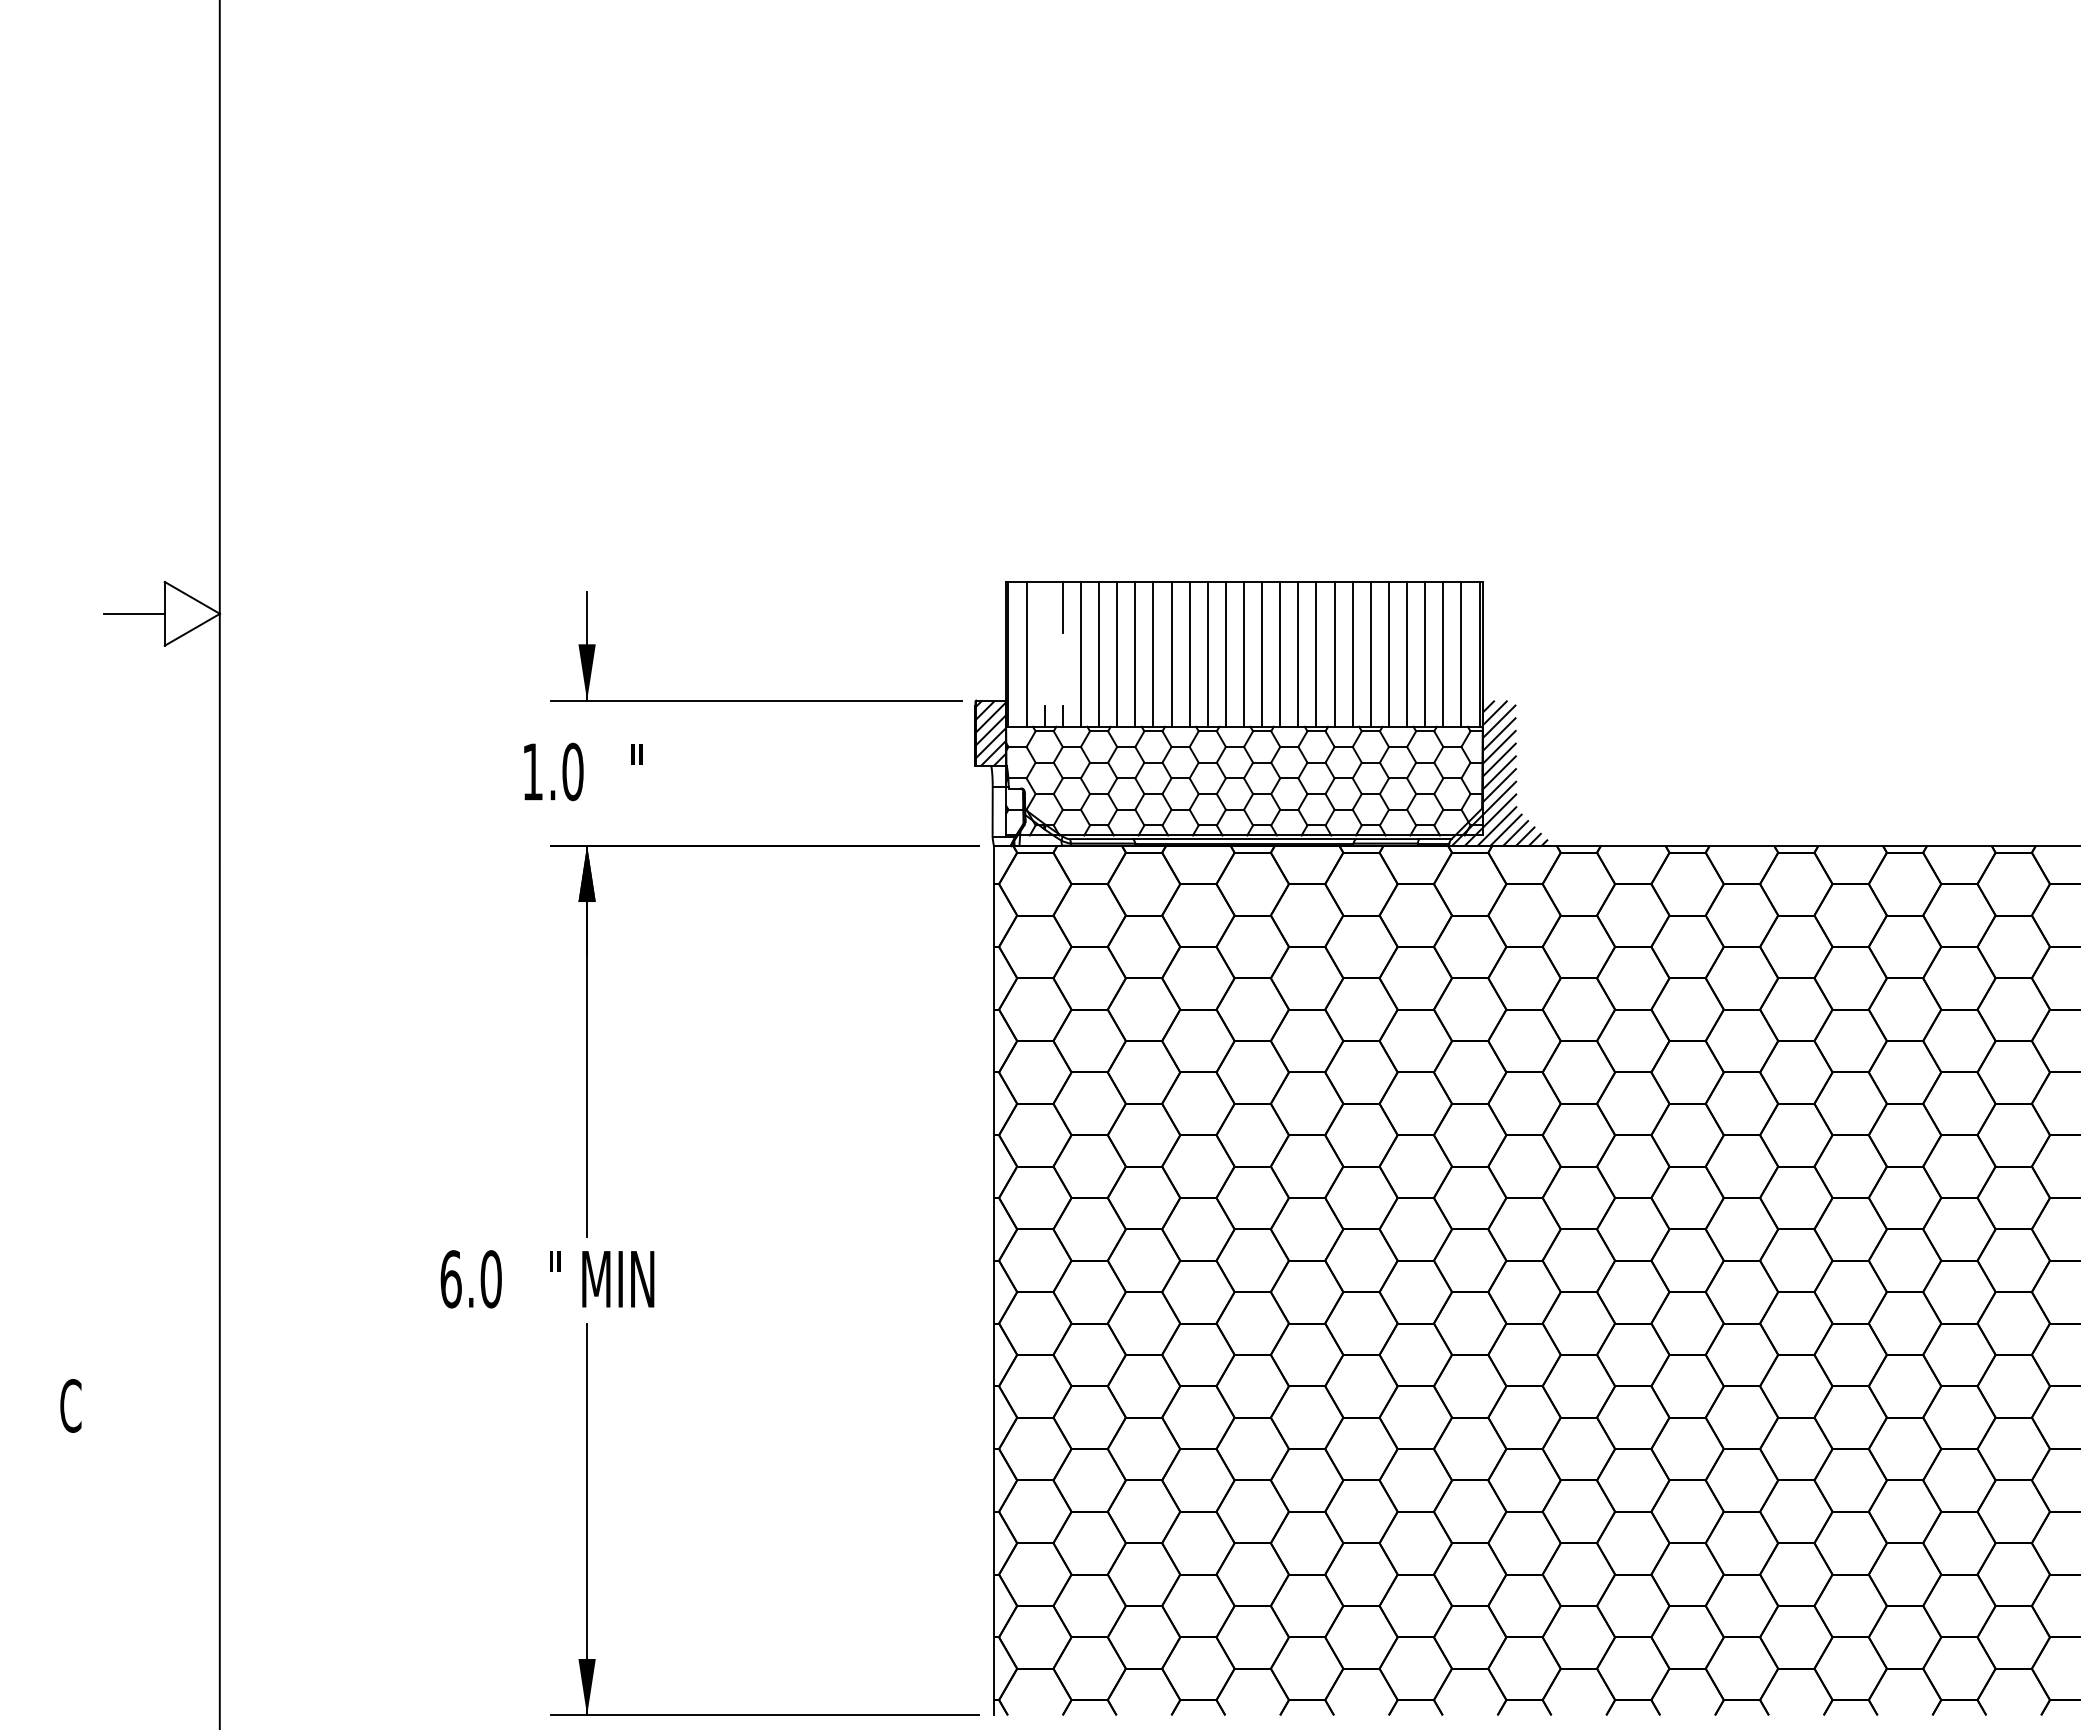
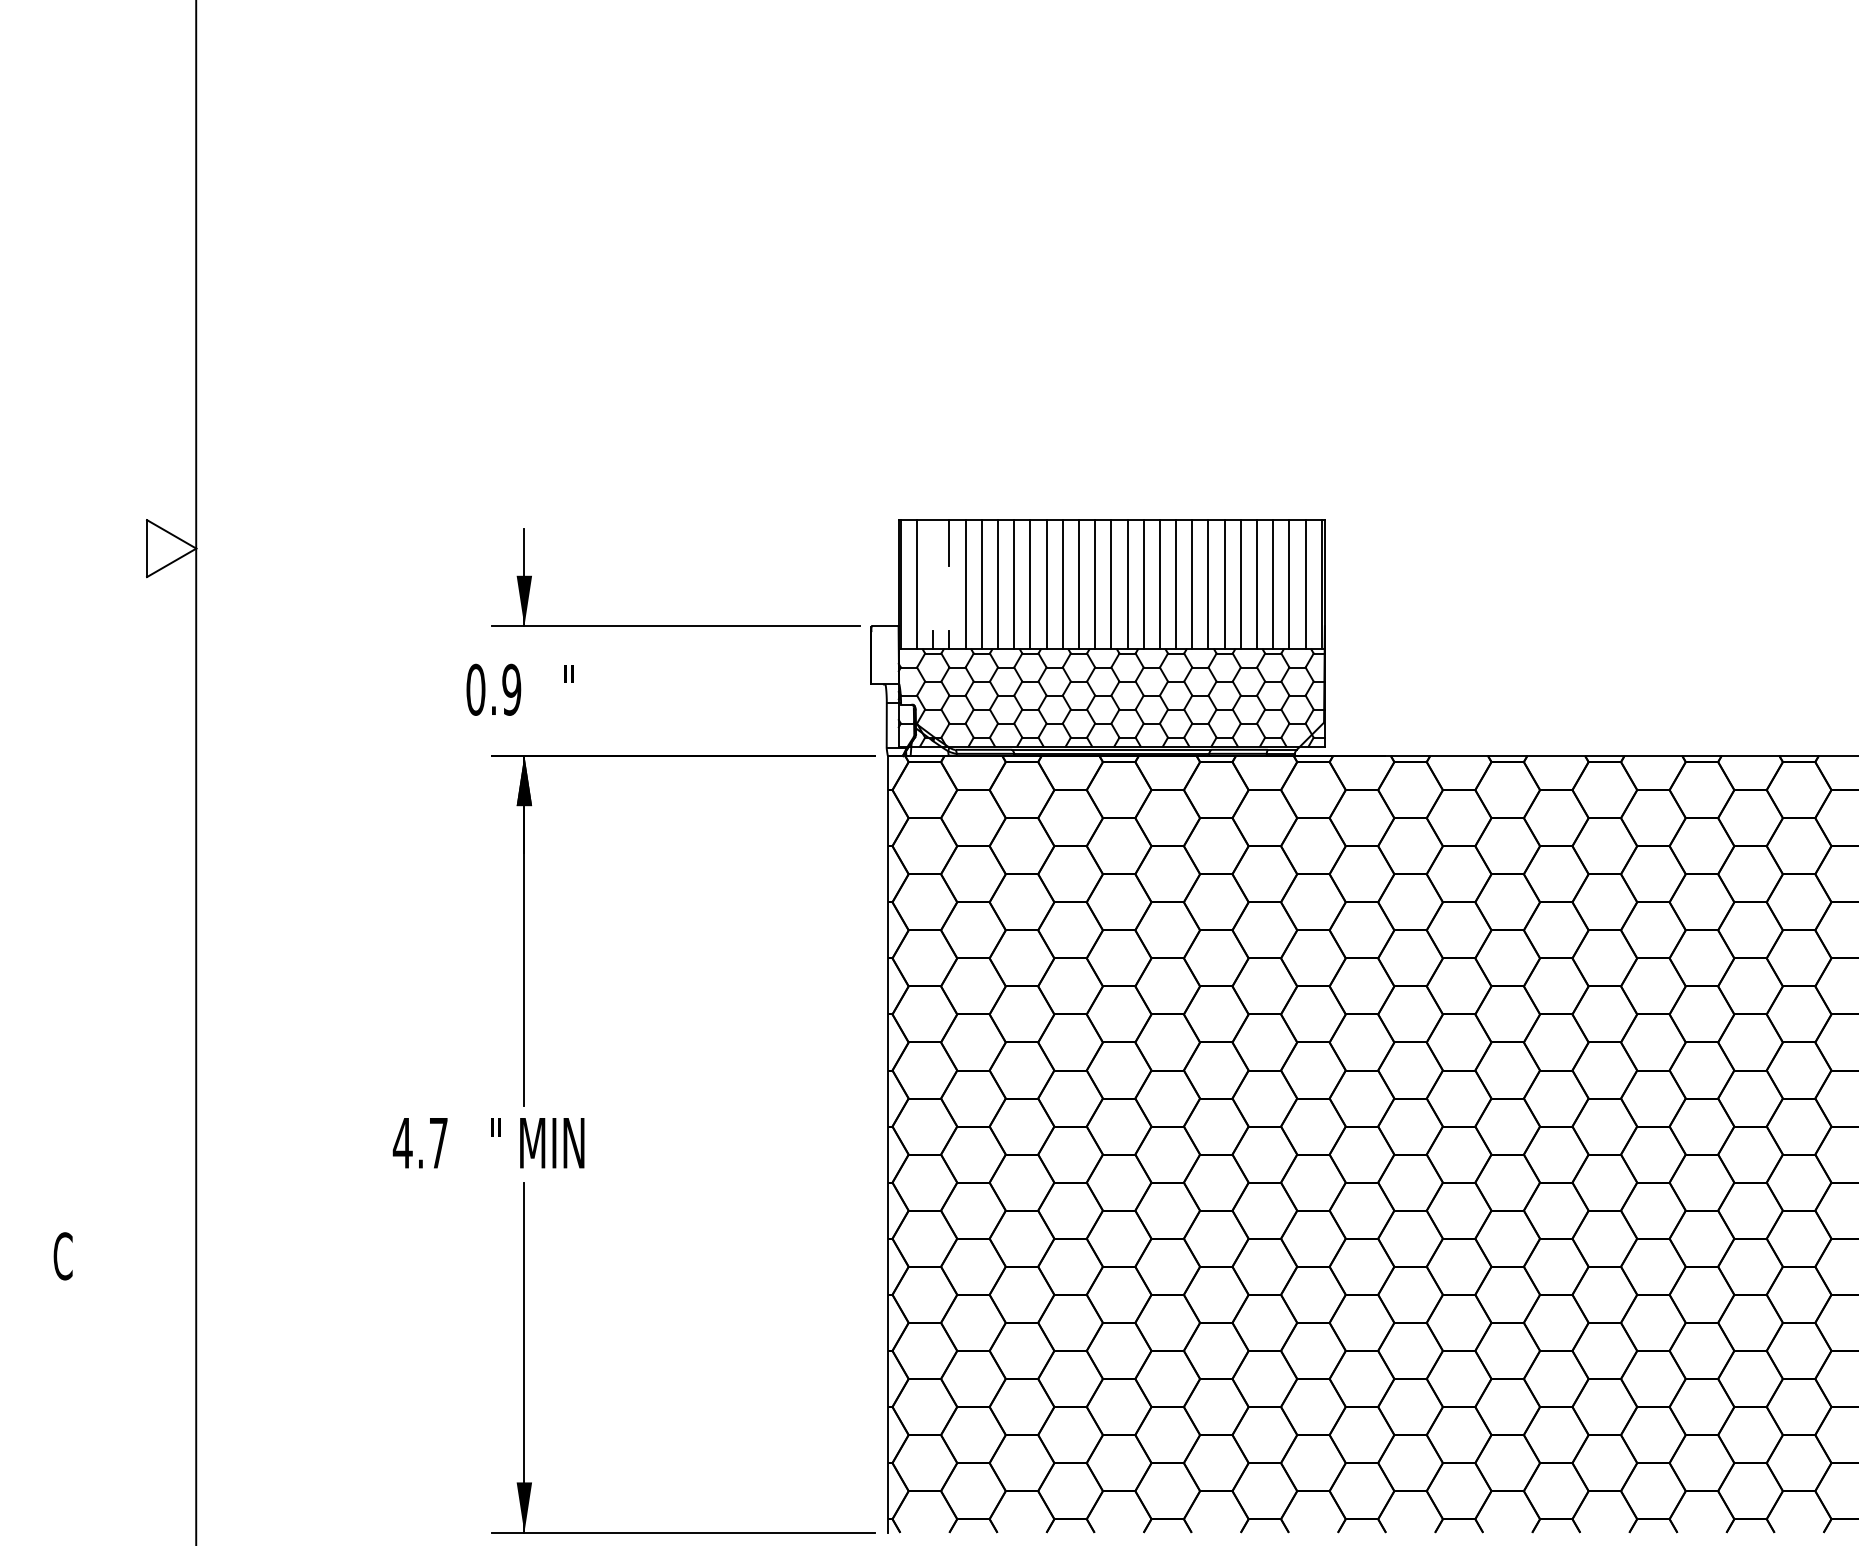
line: (134, 613) -> (119, 548), removed
hatch: (990, 732) -> (884, 654), removed
text: (552, 771) -> (493, 689), 1.0 -> 0.9
hatch: (1499, 772) -> (1339, 690), removed
text: (470, 1279) -> (420, 1143), 6.0 -> 4.7

